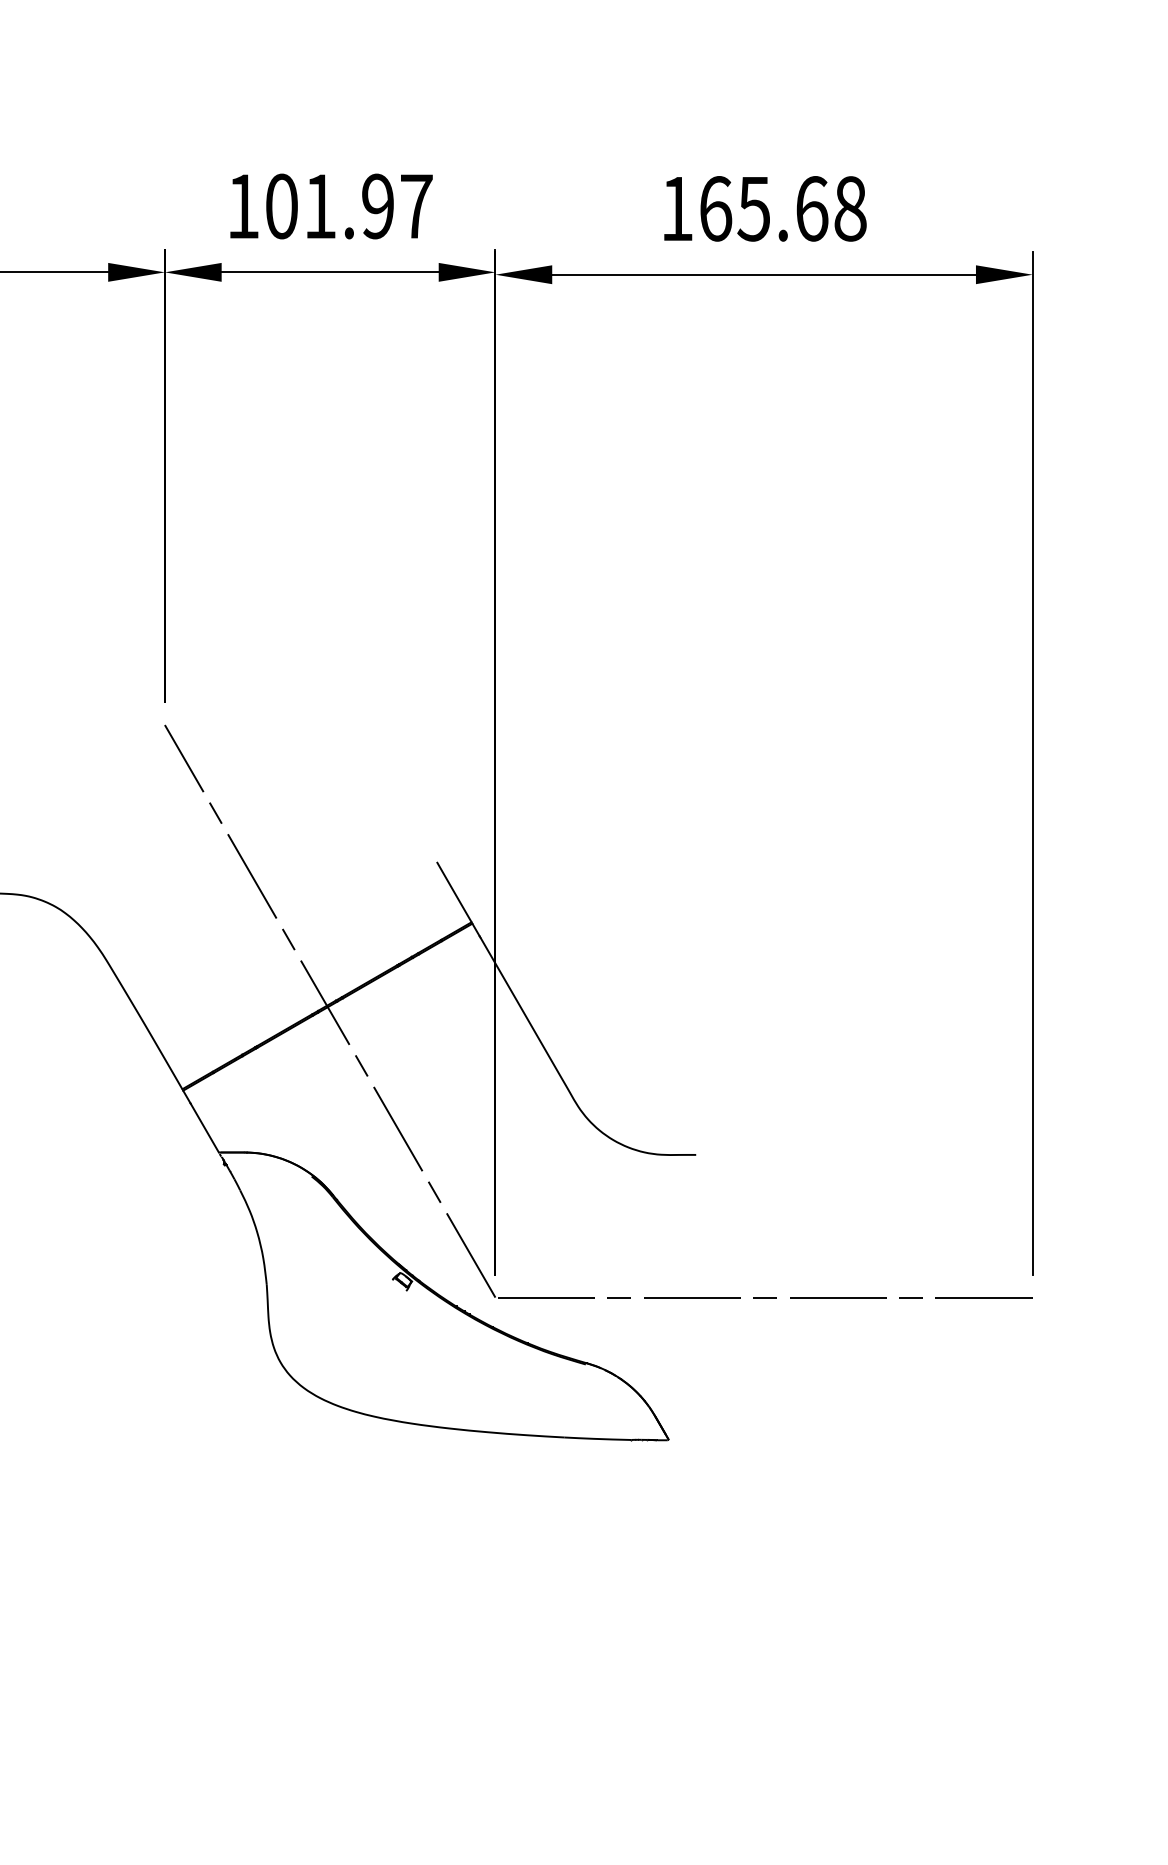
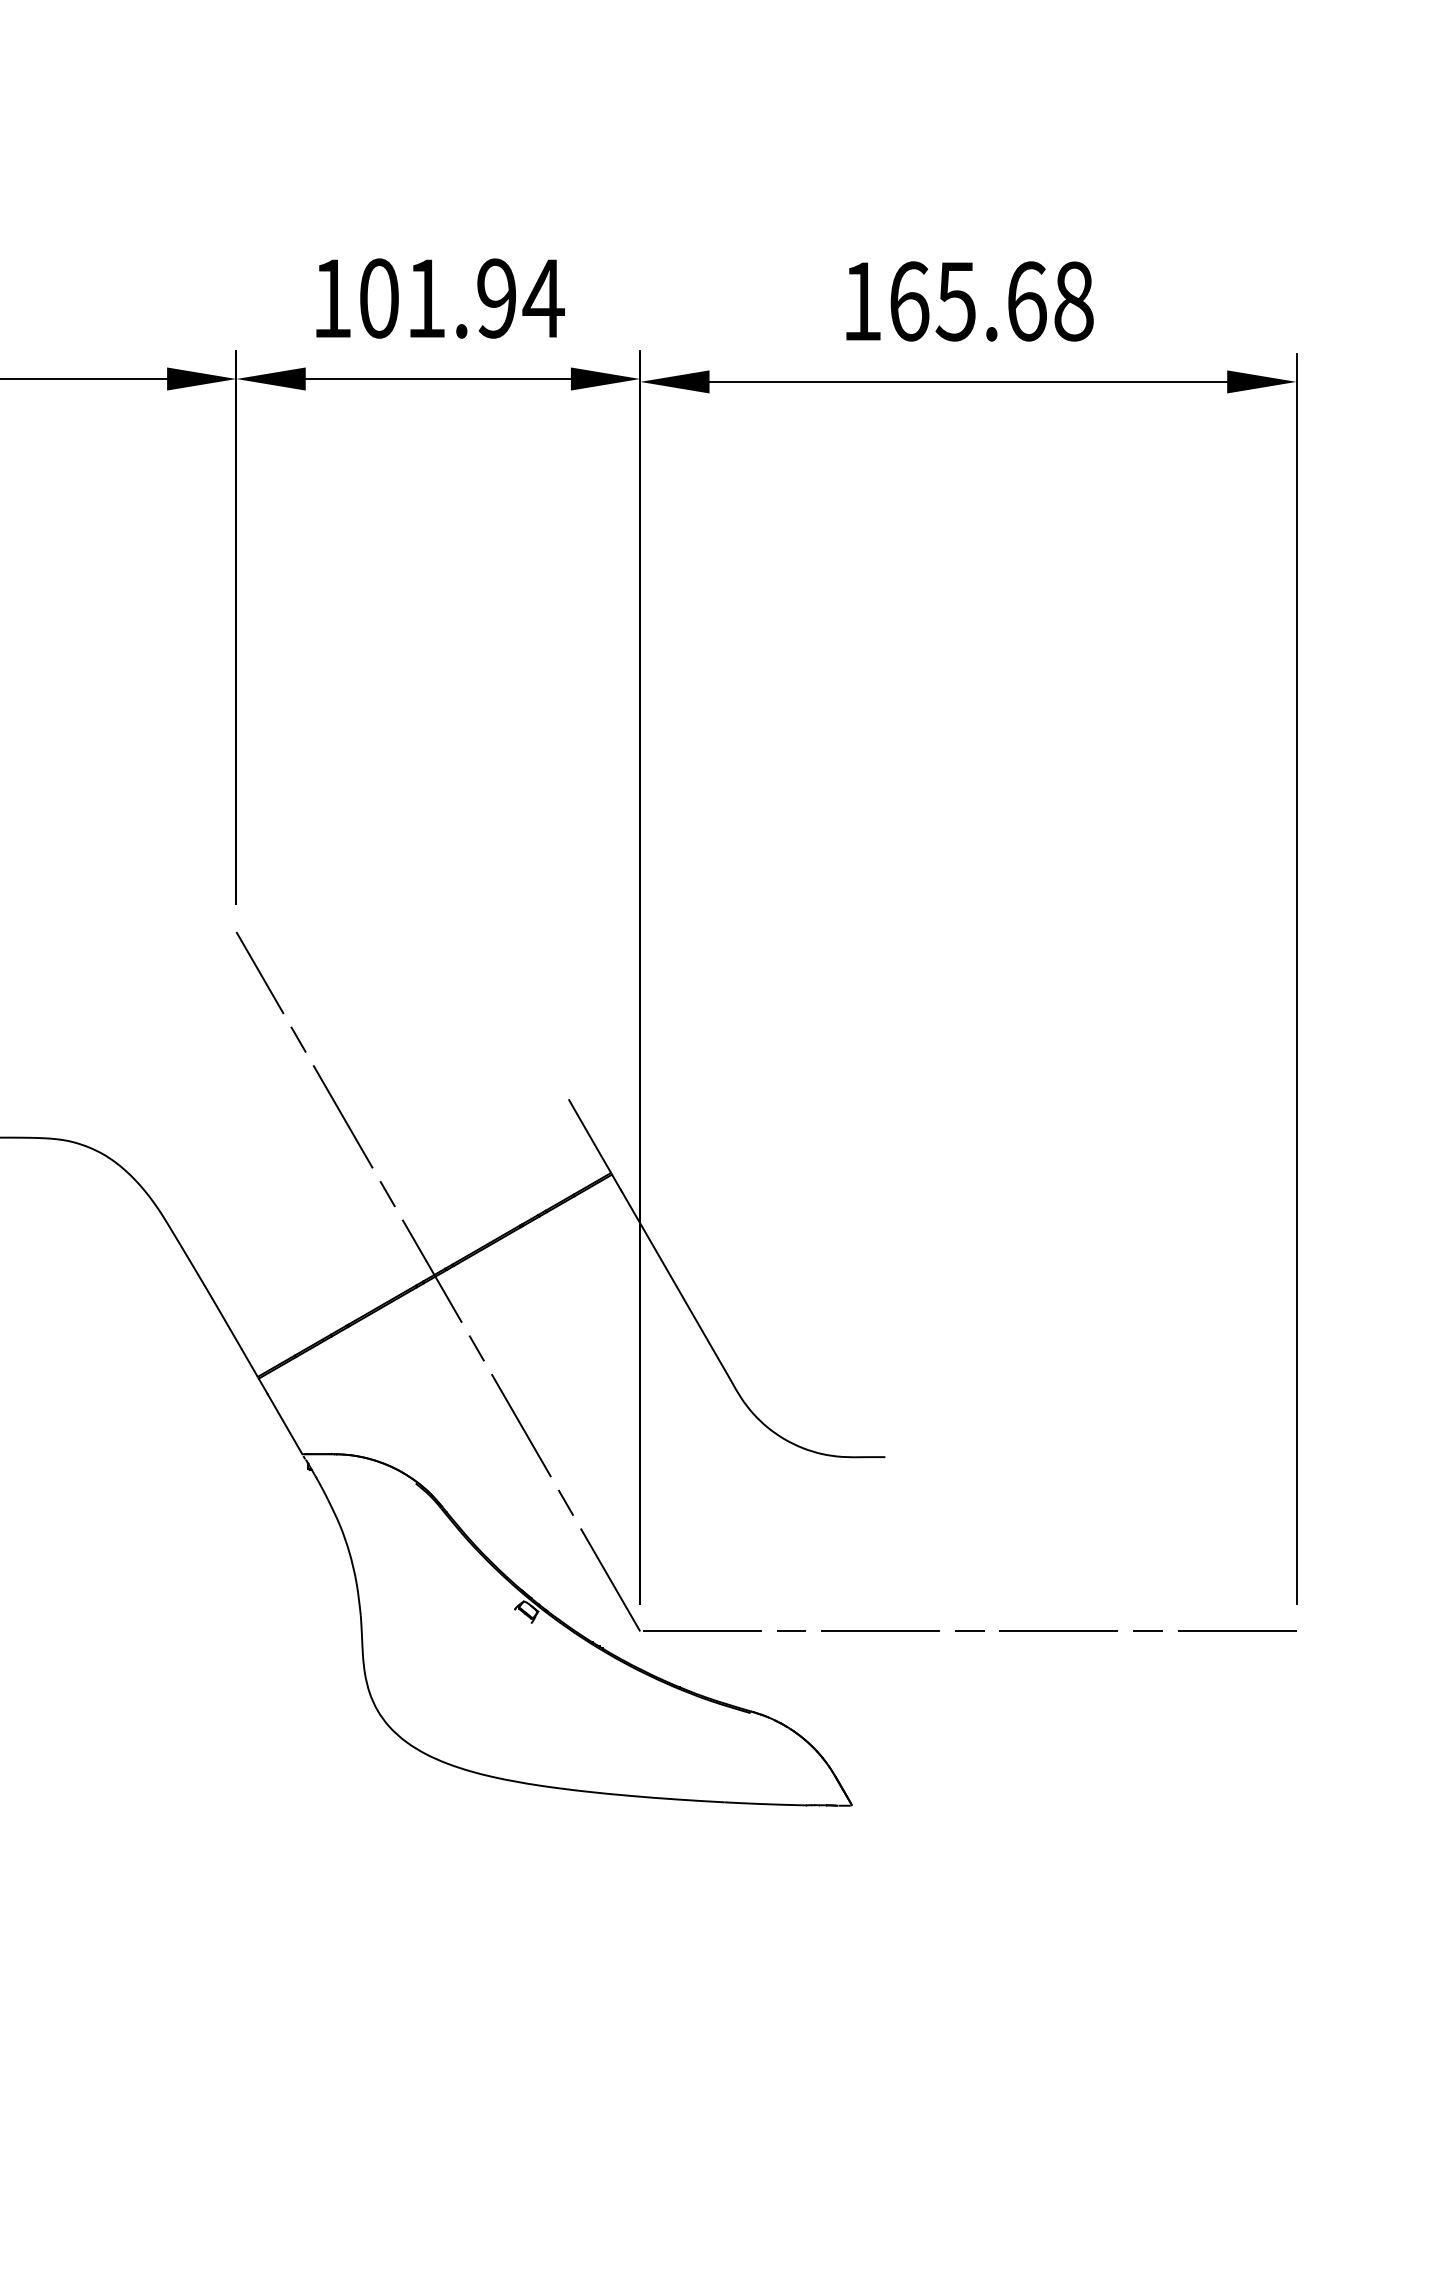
text: (416, 206) -> (543, 298), 101.97 -> 101.94

